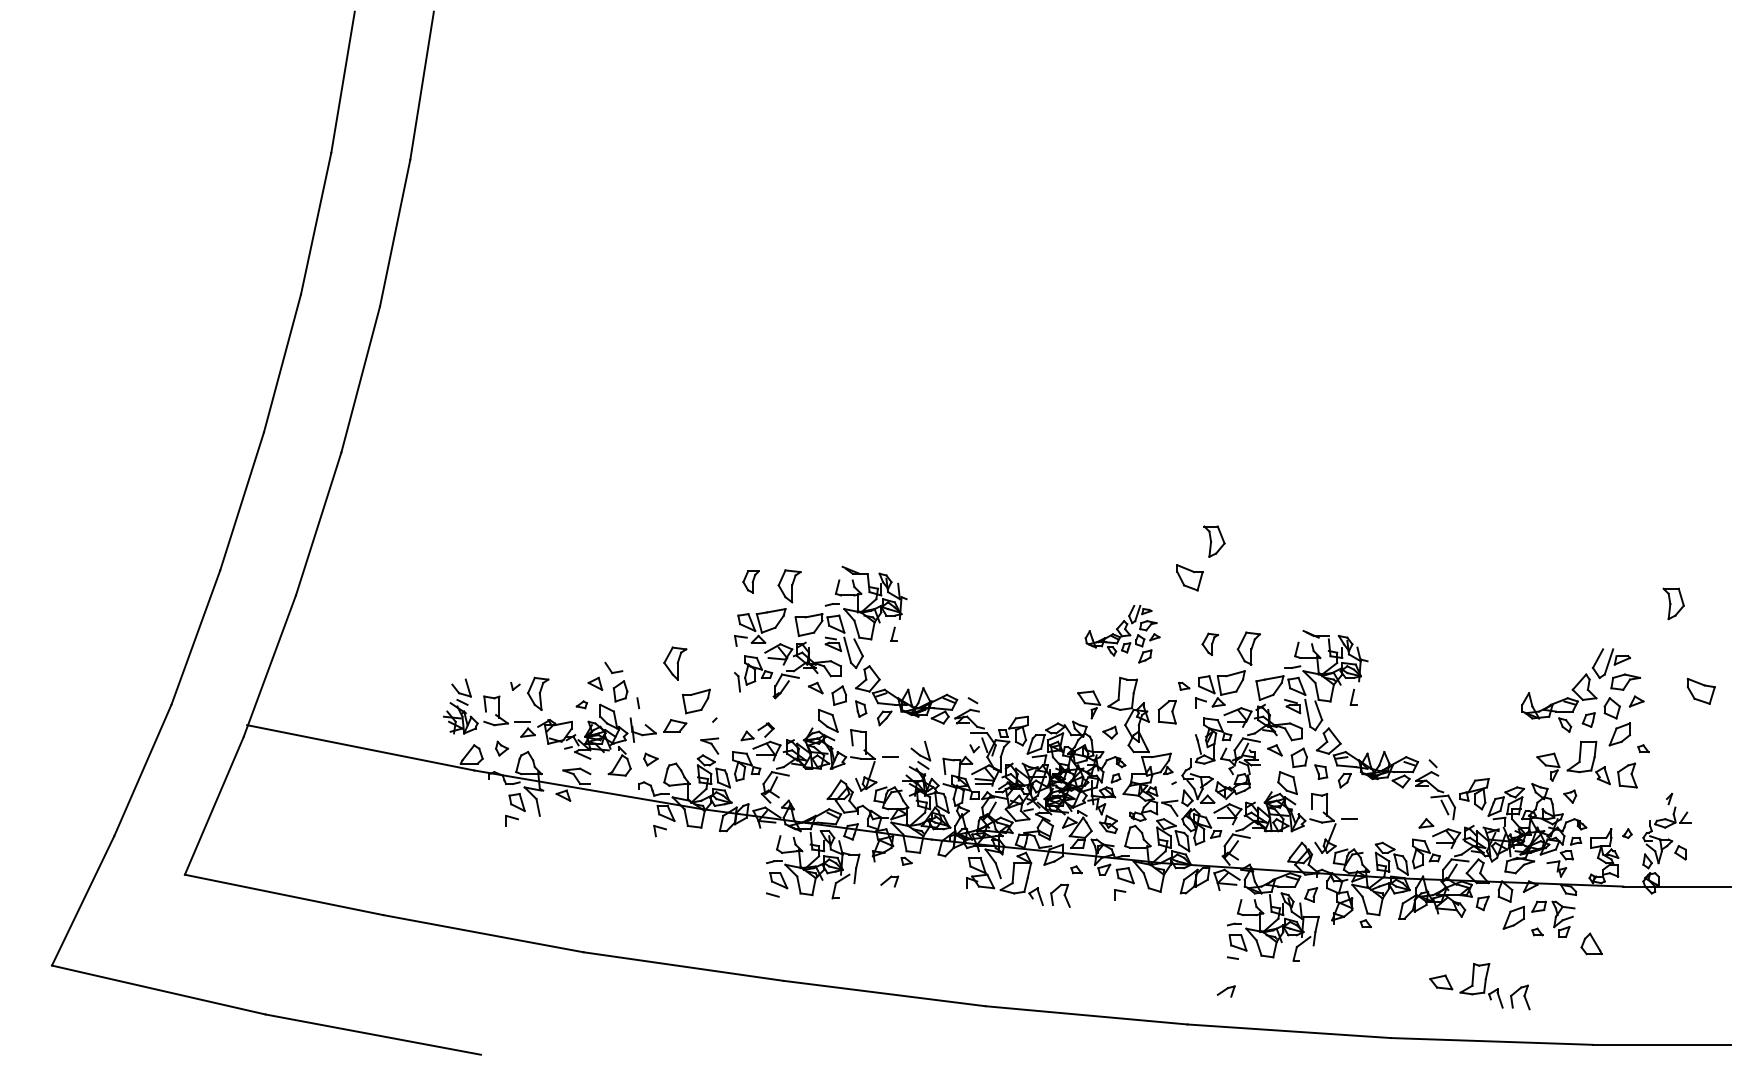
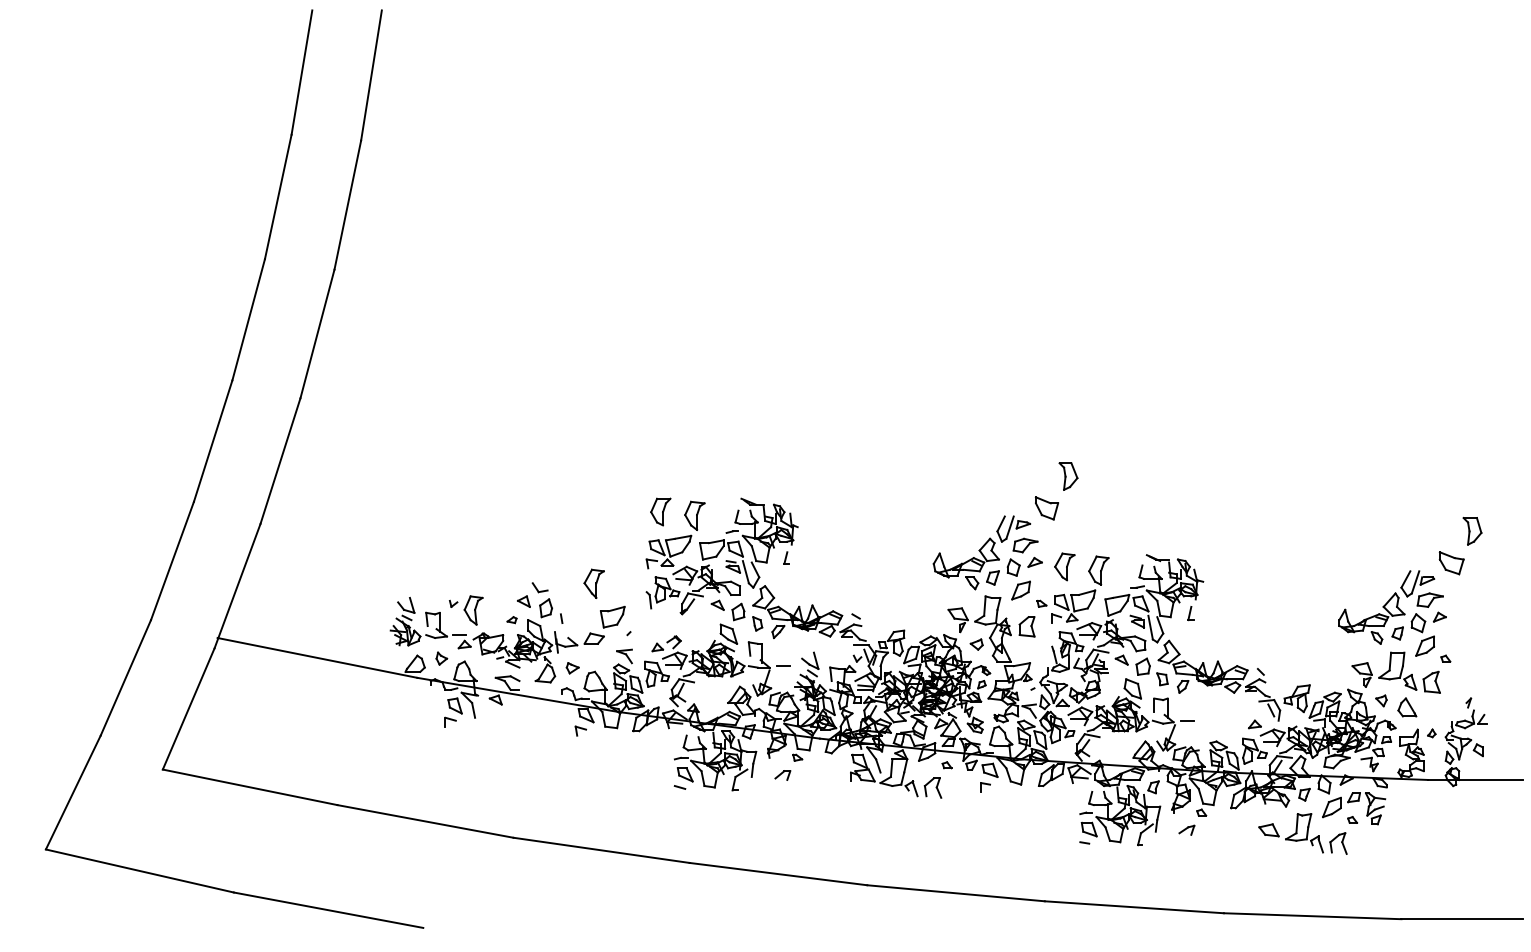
part: (750, 581) -> (660, 511), size x1.43
part: (1122, 633) -> (987, 557), size x1.67
part: (1209, 643) -> (1064, 566), size x1.43
part: (1701, 691) -> (1451, 563), moved
part: (1591, 943) -> (1407, 707), moved
part: (1479, 986) -> (1302, 833), moved
part: (1225, 990) -> (1186, 829), moved

